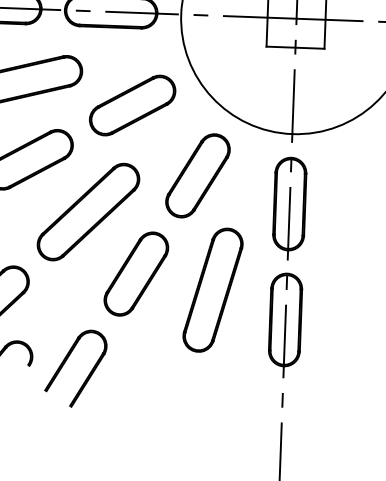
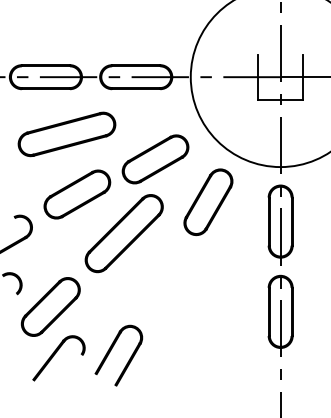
part: (132, 105) -> (155, 159), moved
part: (136, 274) -> (163, 280), removed
part: (213, 289) -> (223, 290), removed

